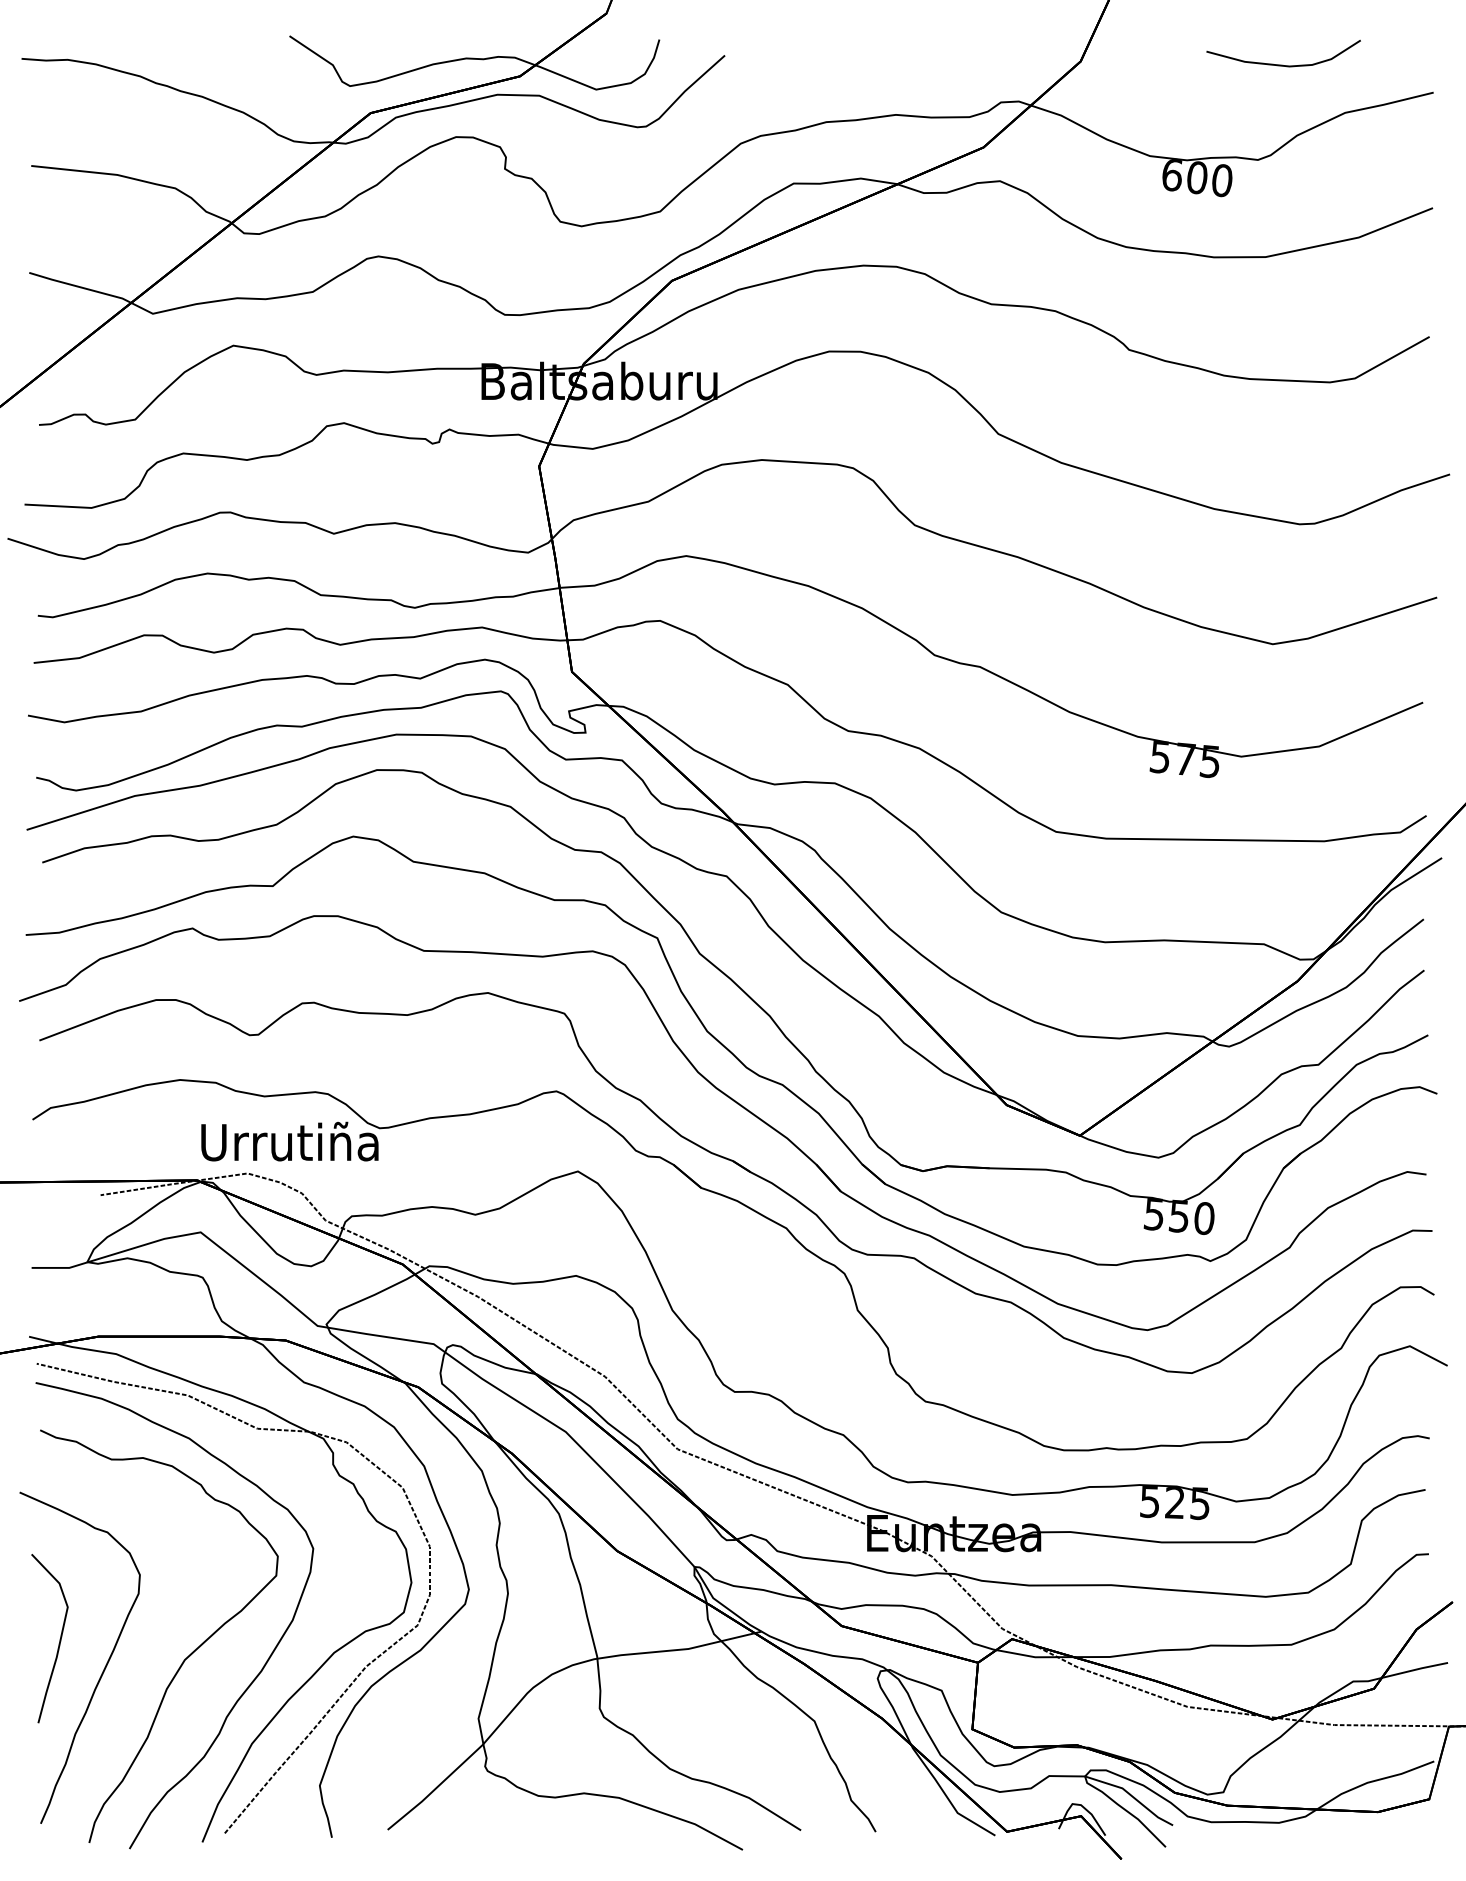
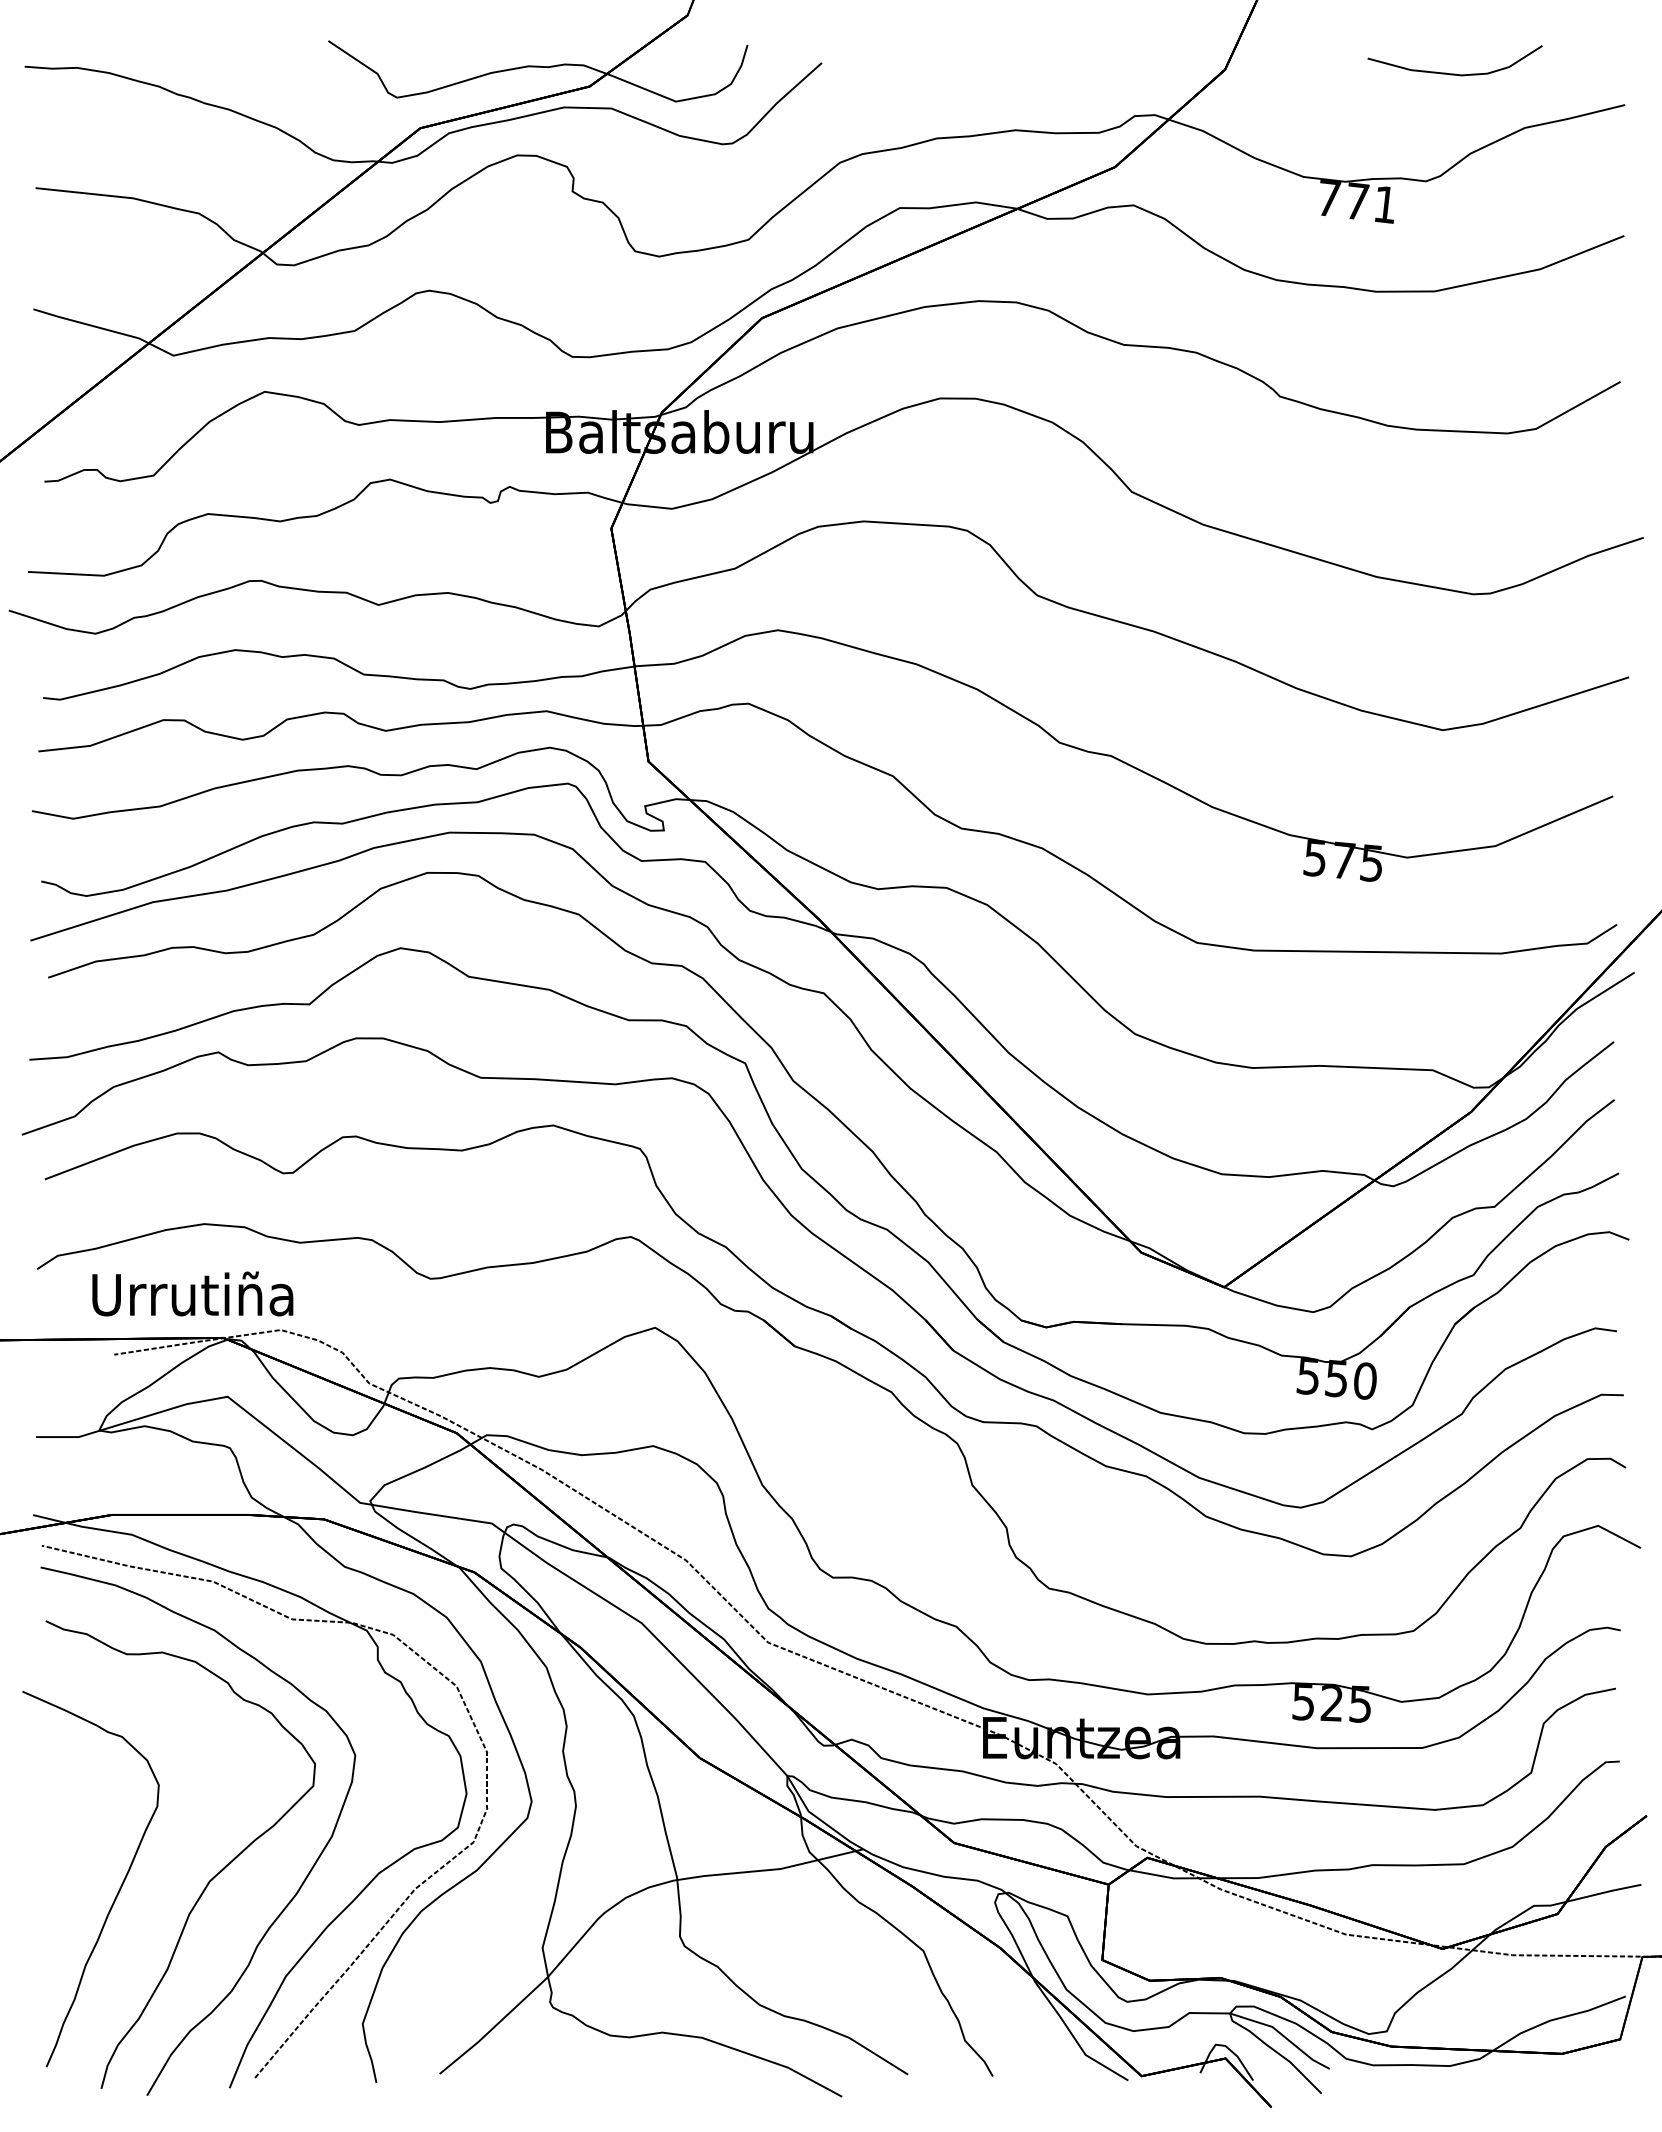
text: (1197, 177) -> (1357, 201), 600 -> 771
text: (289, 1141) -> (192, 1293), moved
curve: (59, 1640) -> (67, 1859), removed

